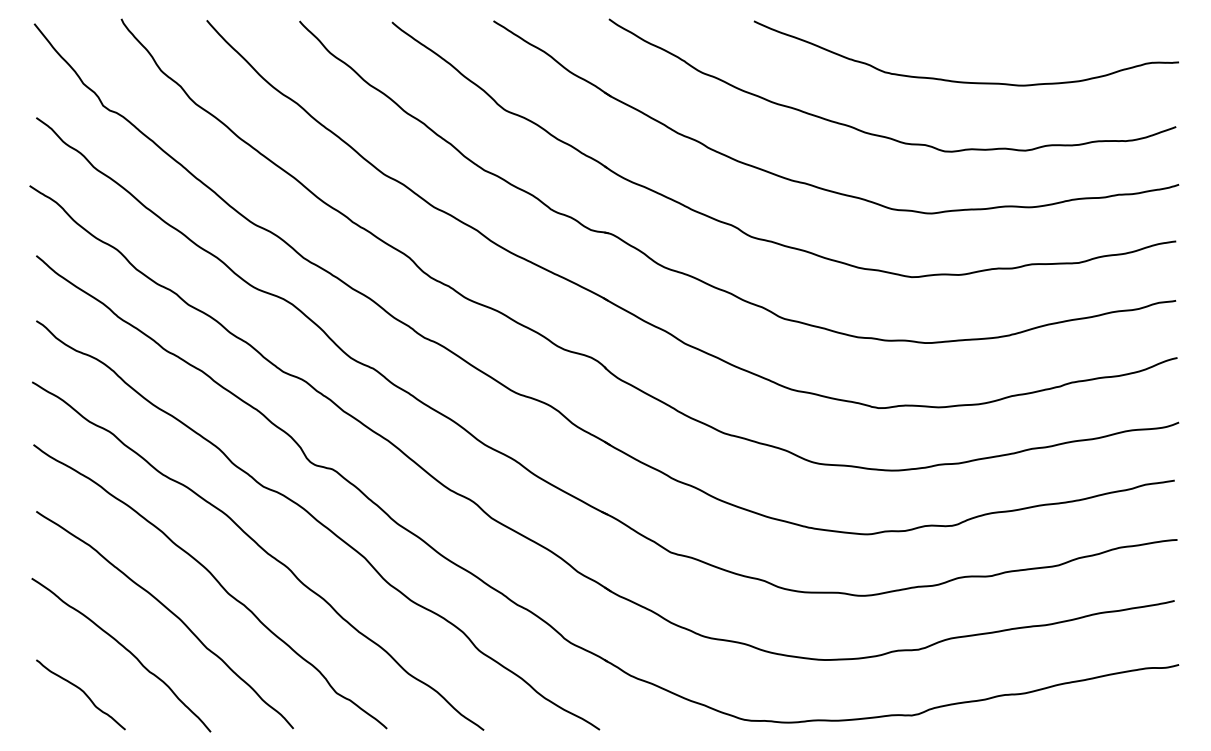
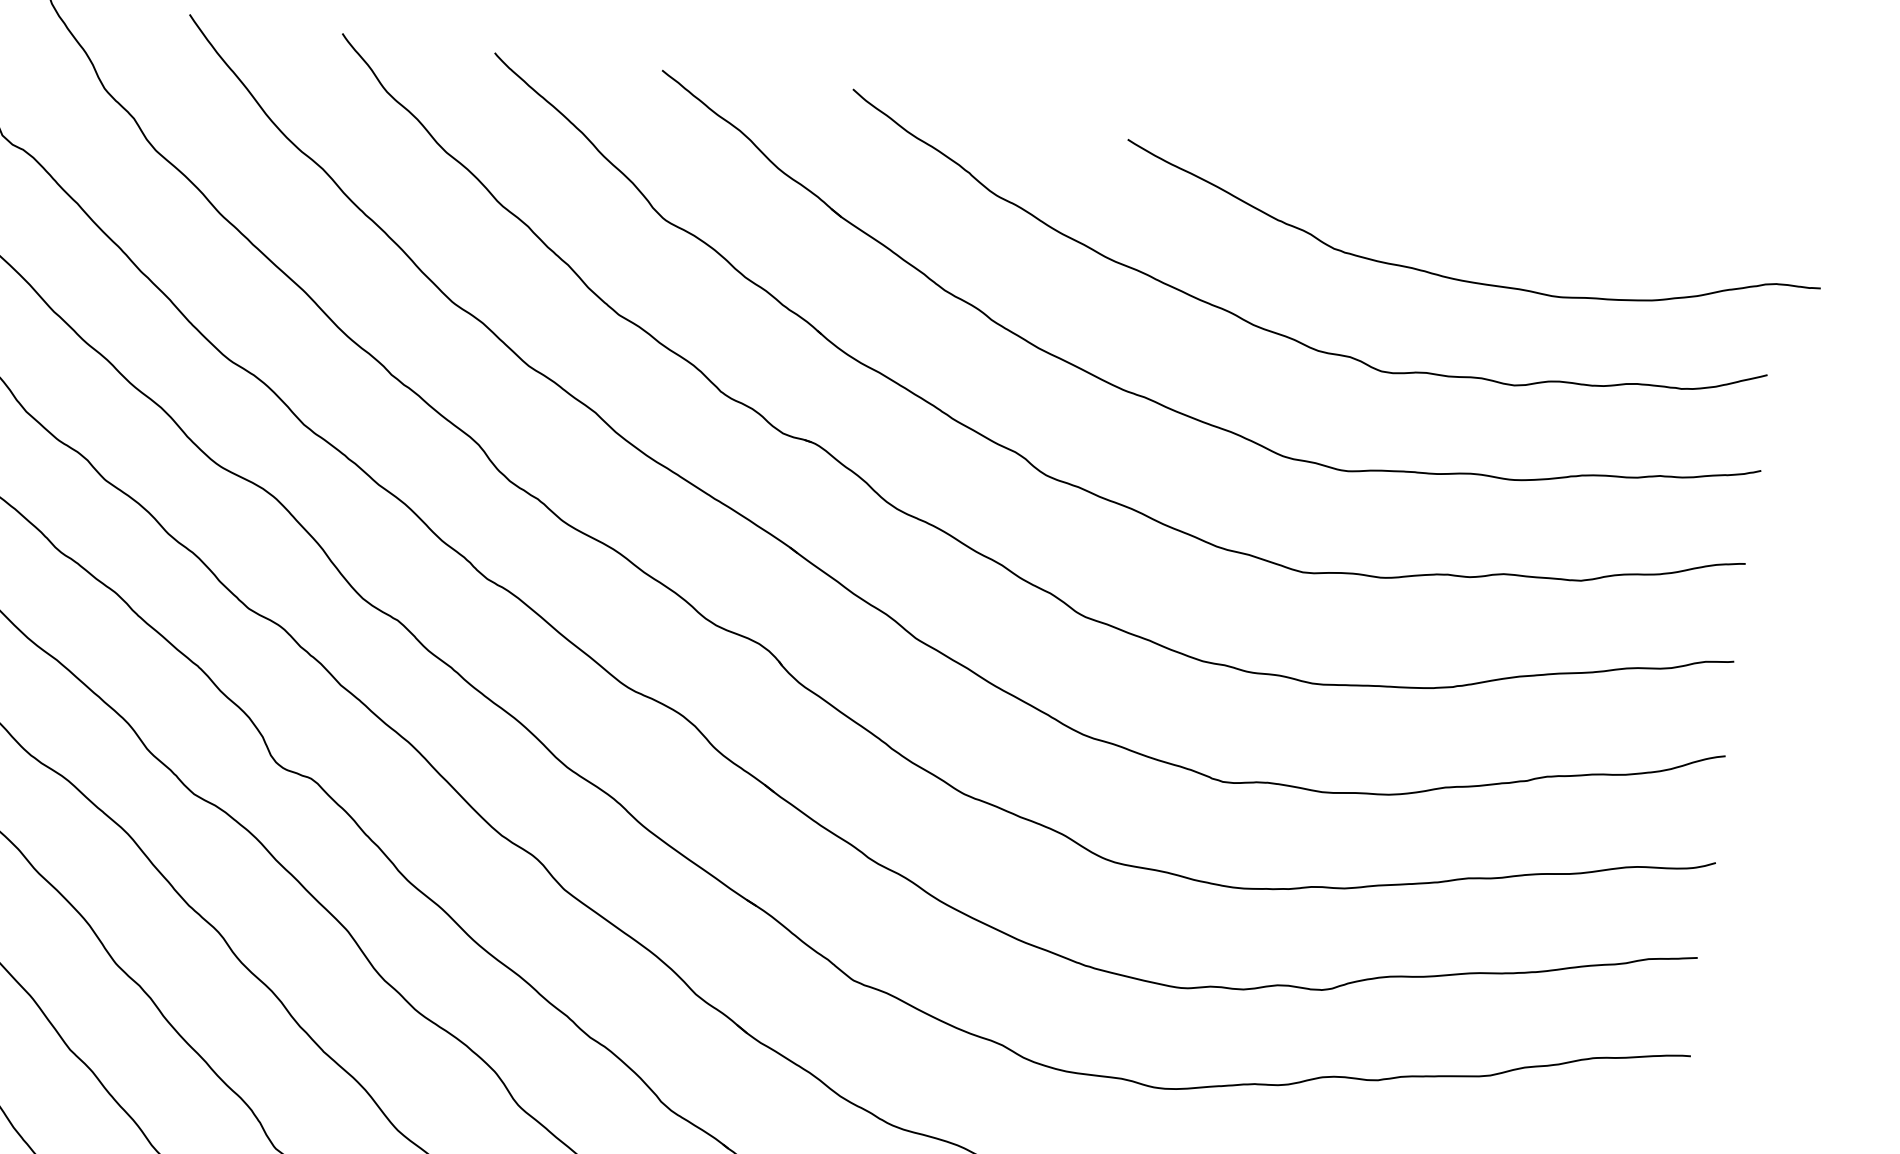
curve: (965, 81) -> (1465, 279), moved

